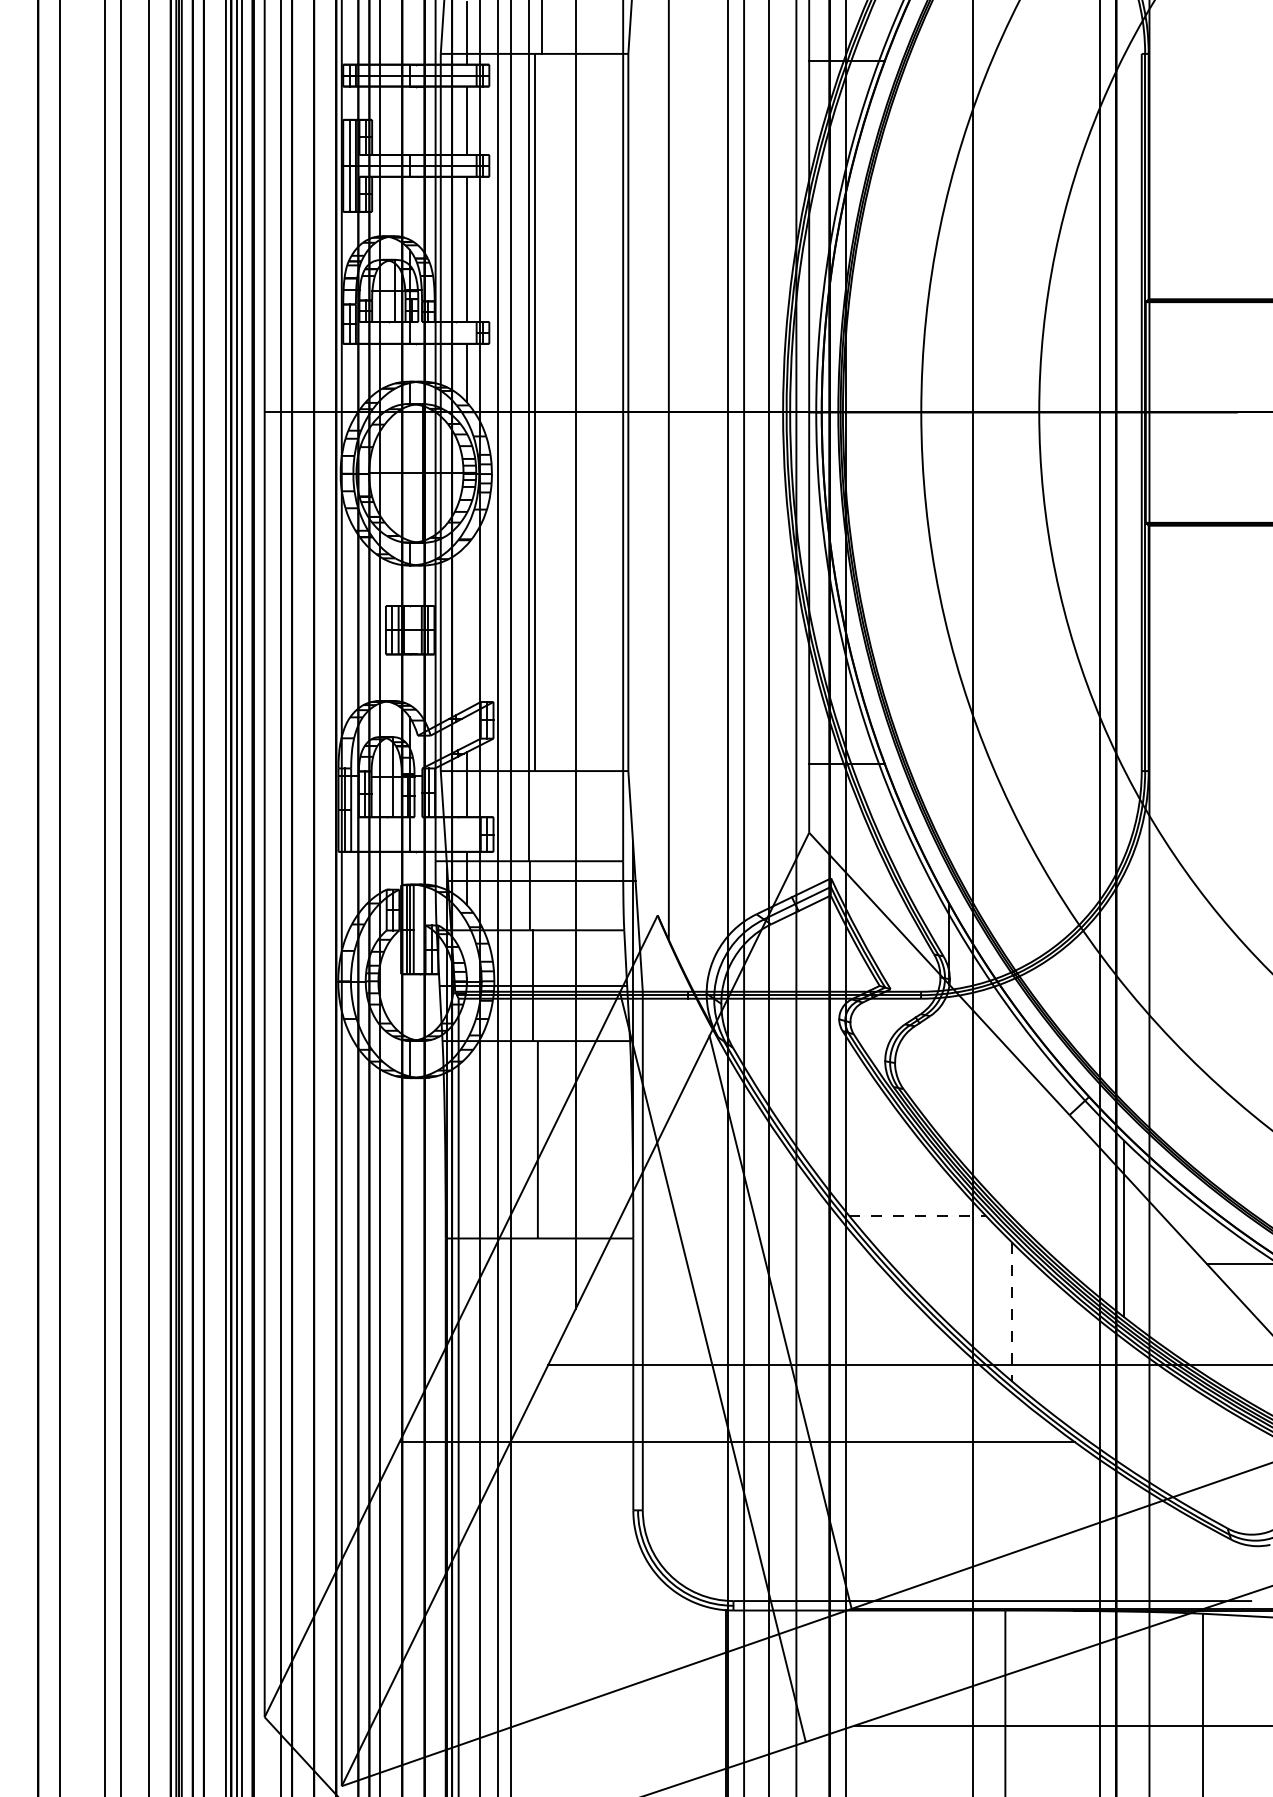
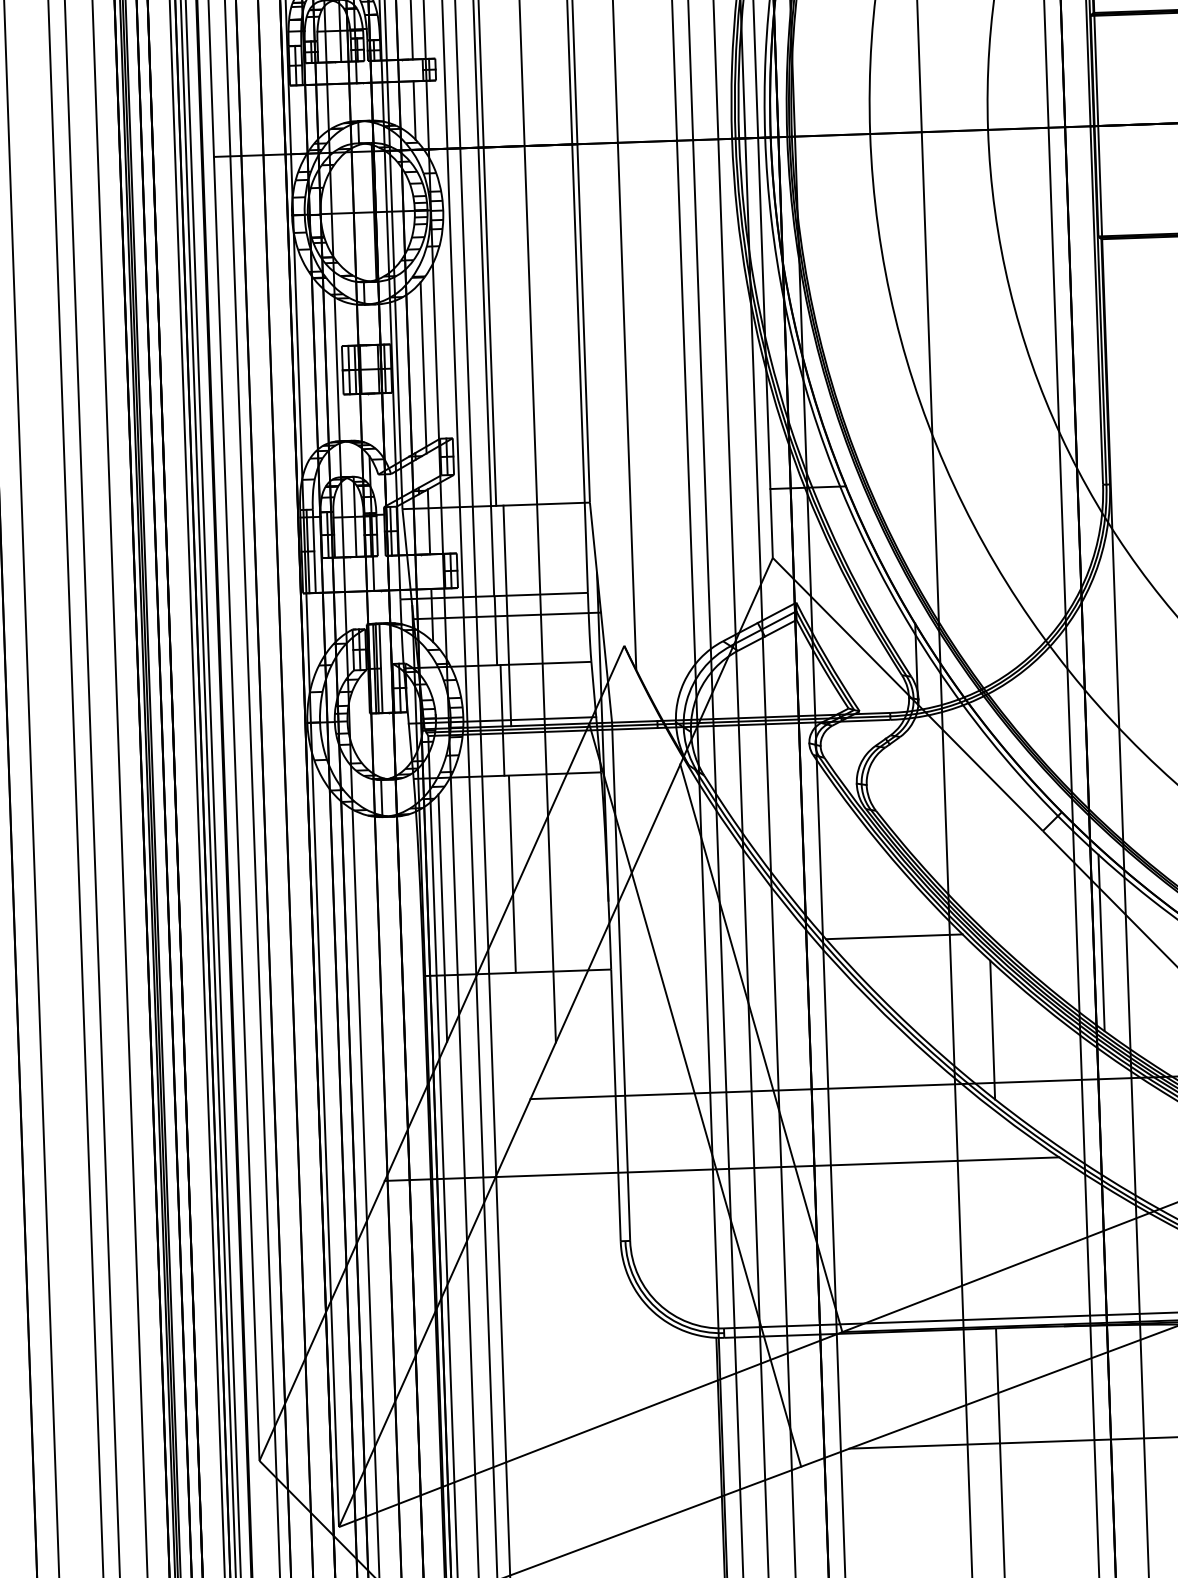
line: (466, 630) -> (423, 367), added
line: (541, 881) -> (506, 615), added
line: (466, 1180) -> (442, 917), added
line: (917, 1215) -> (894, 936), dashed -> solid
line: (1012, 1312) -> (992, 1030), dashed -> solid

